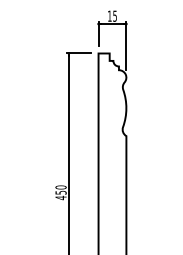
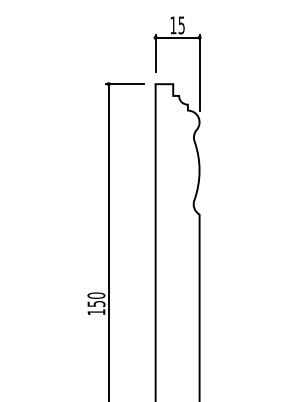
text: (60, 197) -> (95, 311), 450 -> 150

